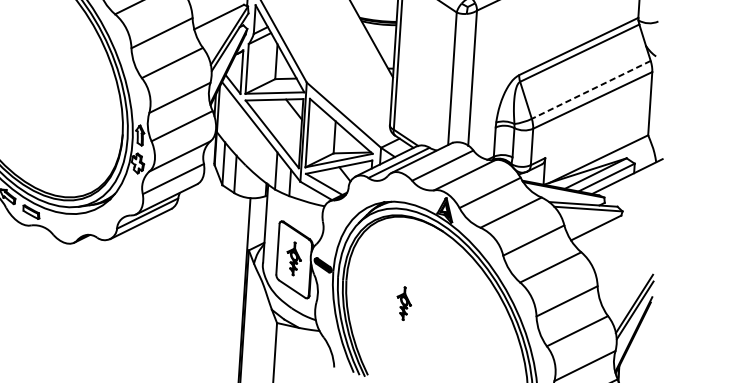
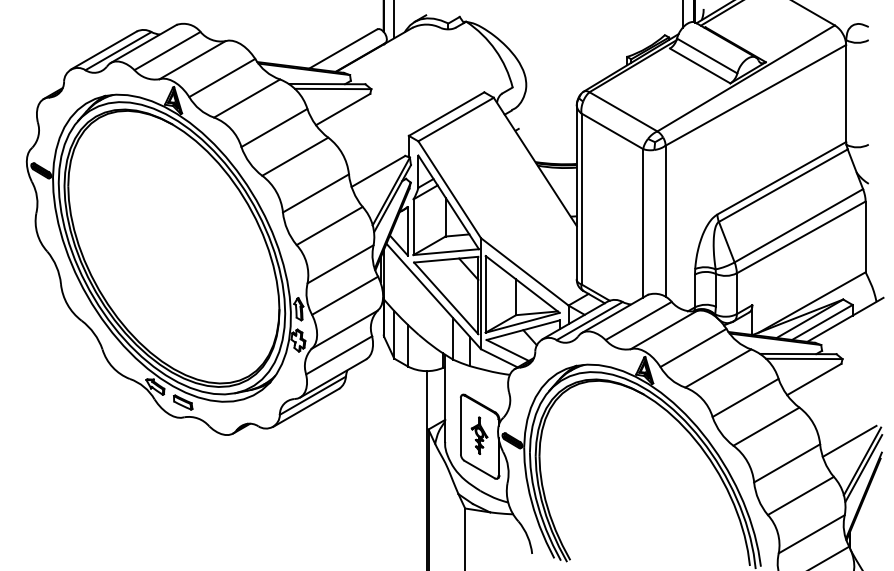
line: (590, 89) -> (798, 225), dashed -> solid
line: (624, 284) -> (849, 440), added
part: (404, 303) -> (605, 477), removed

